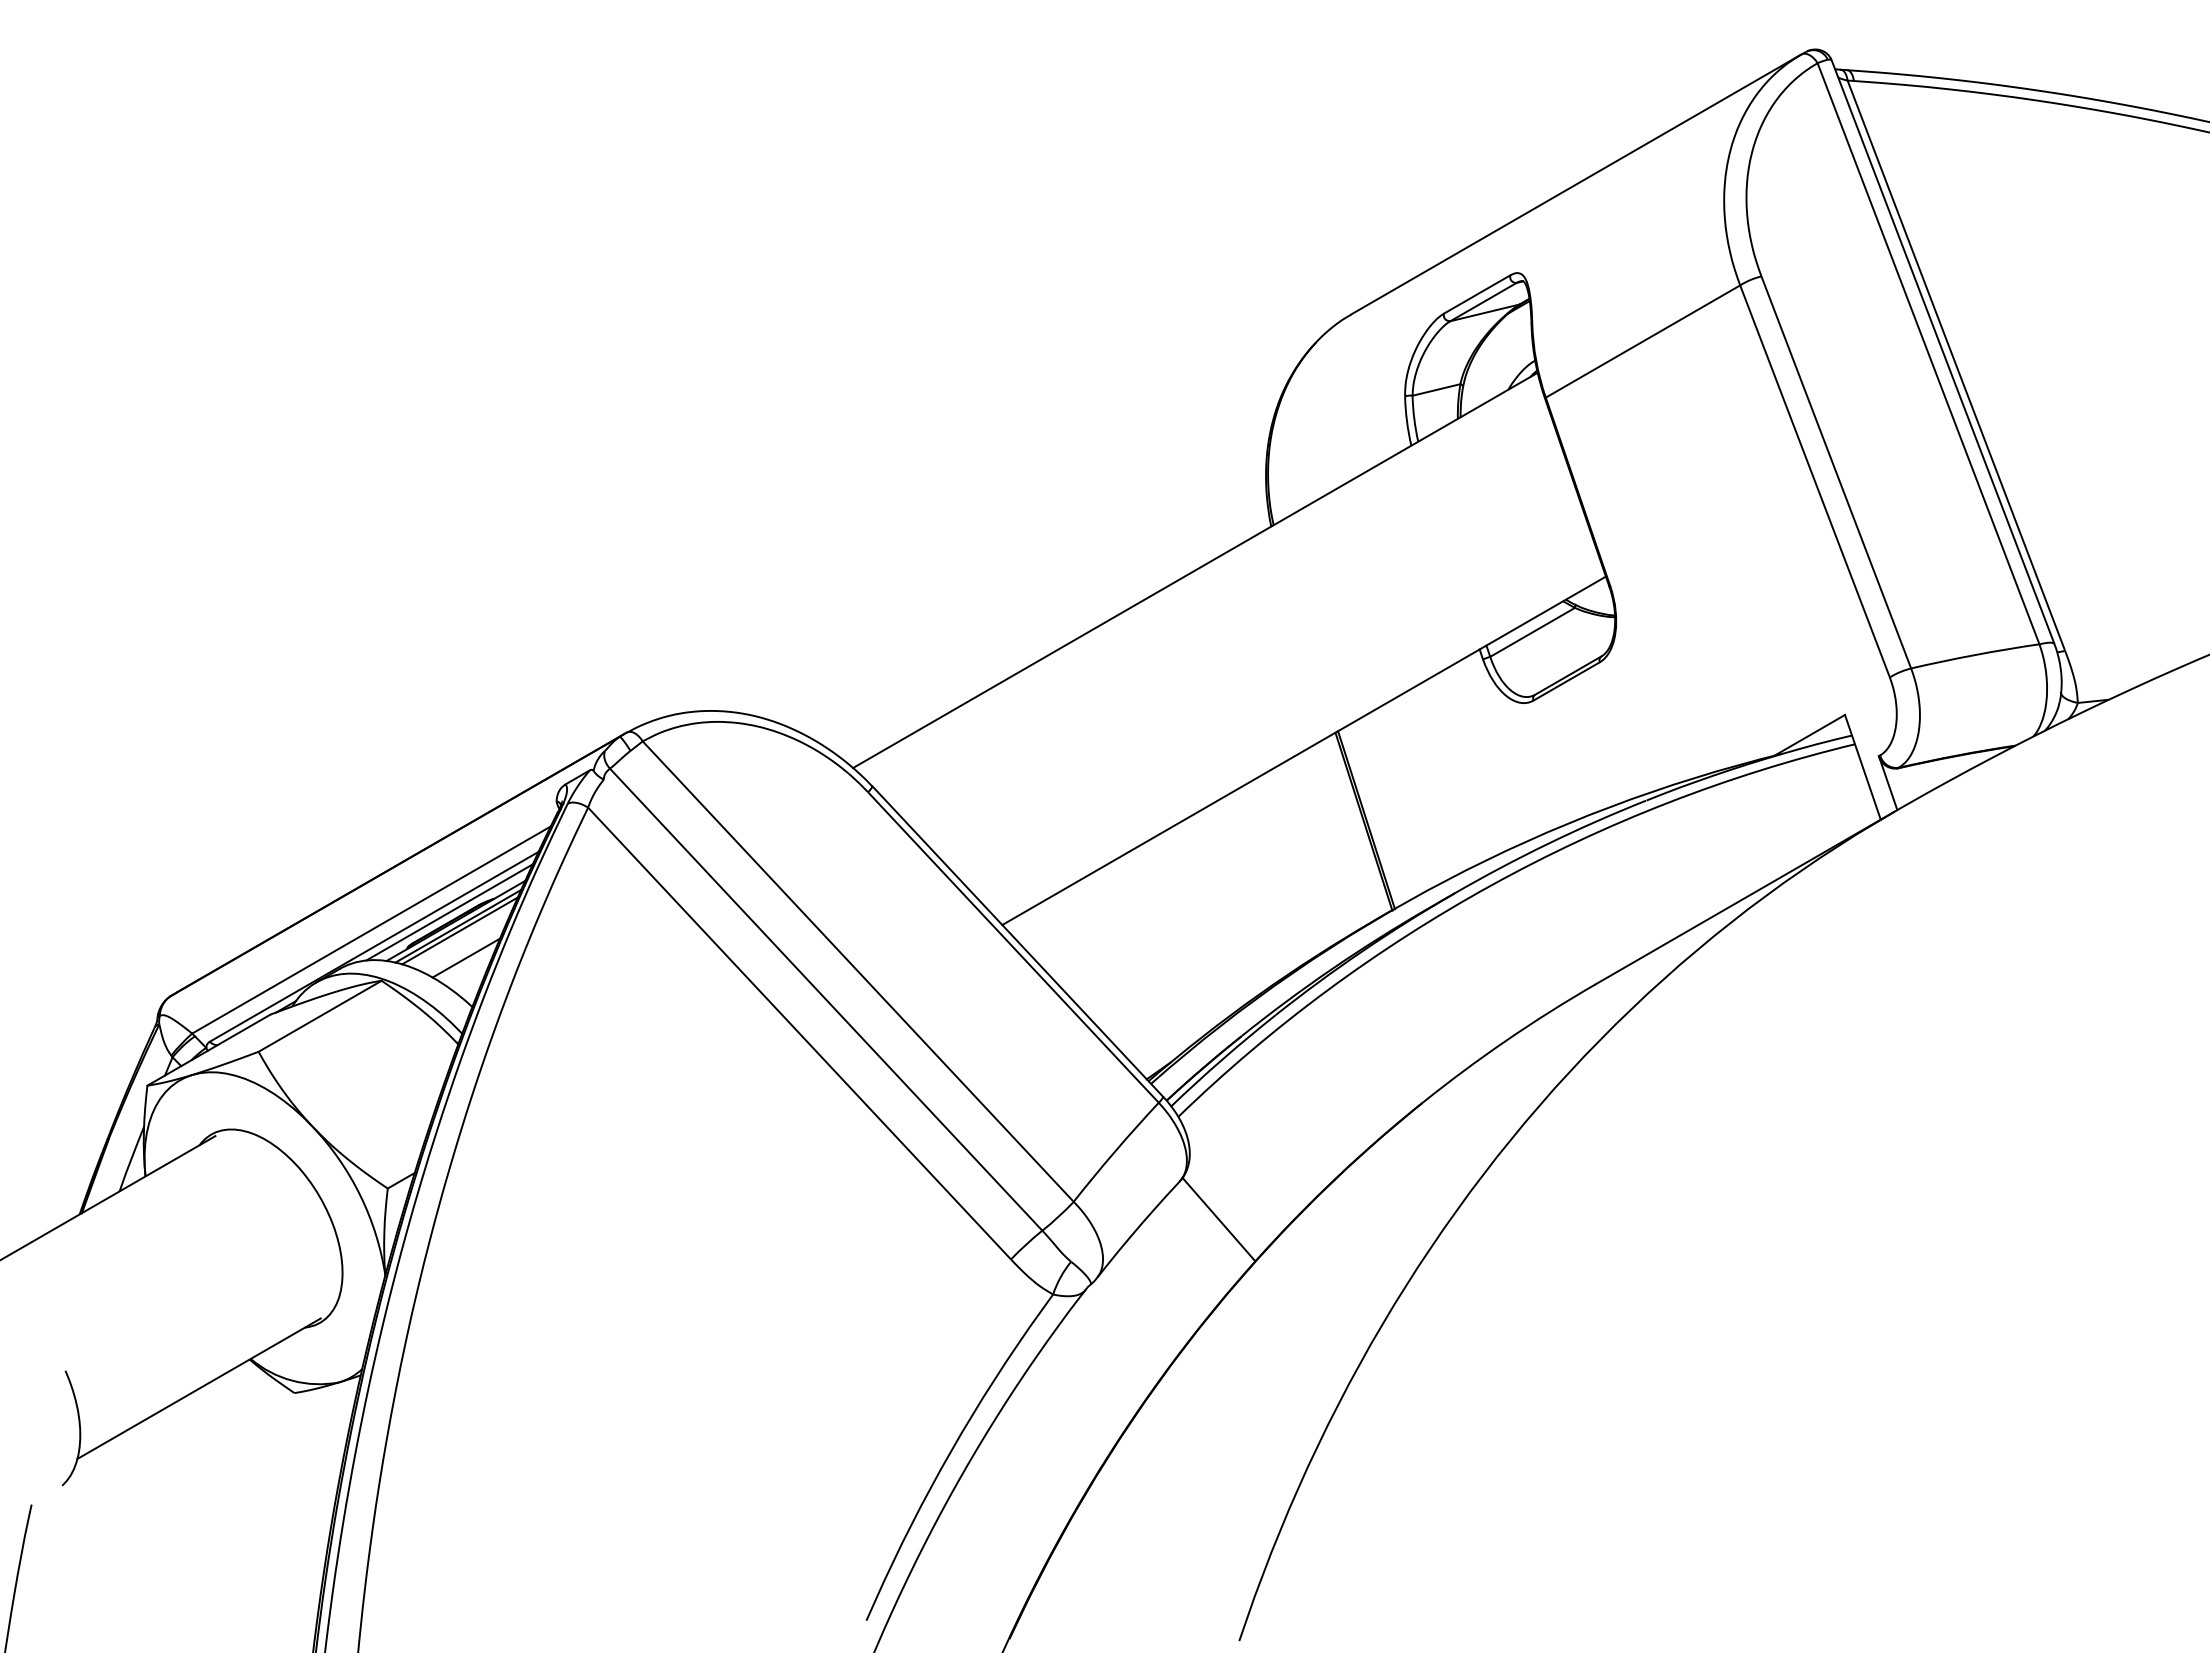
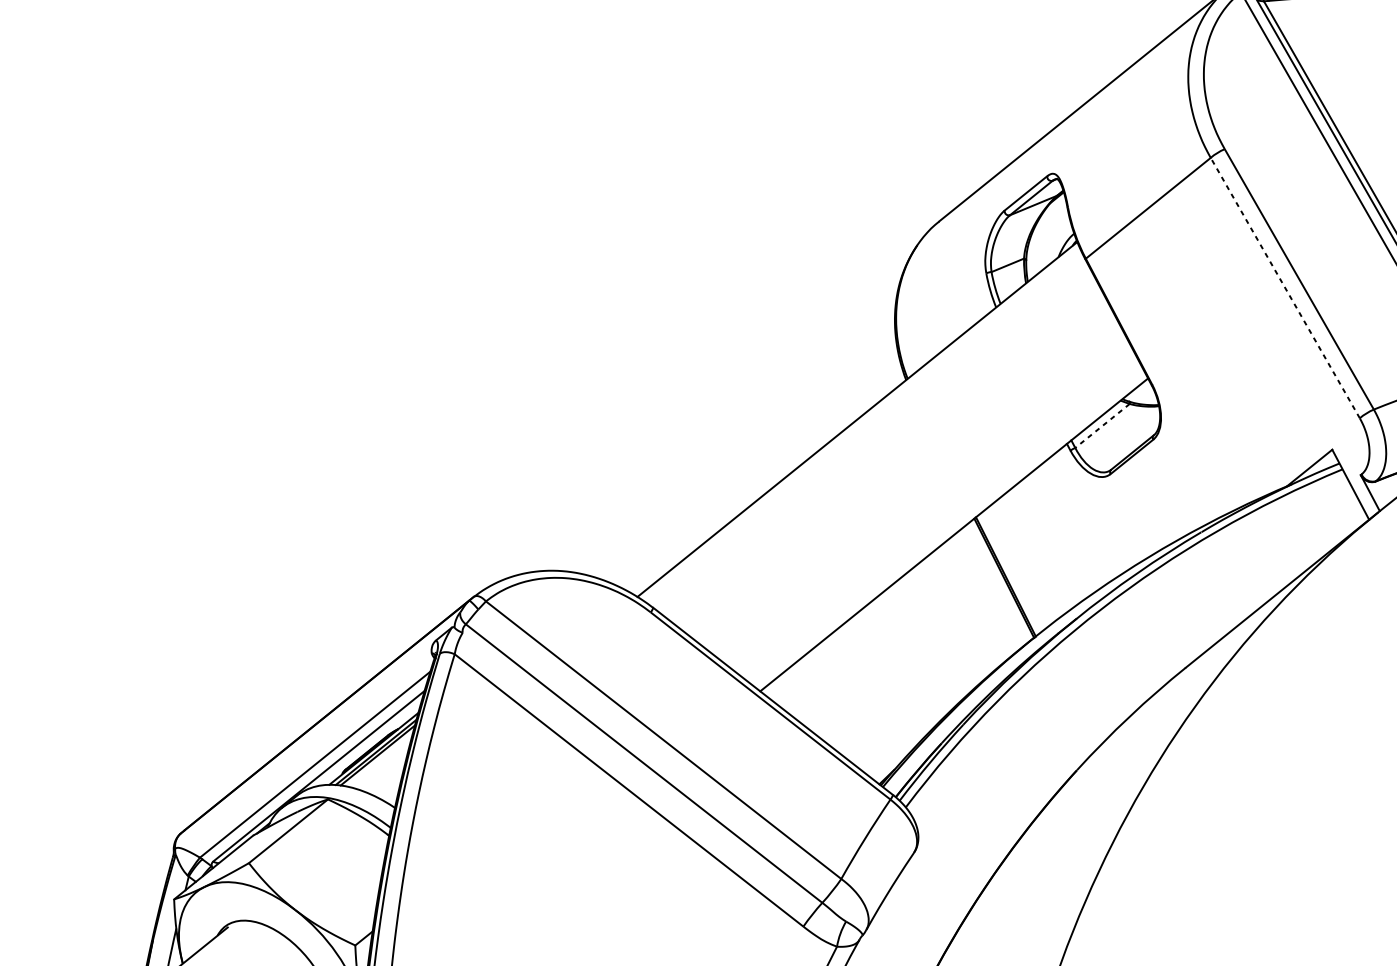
line: (1815, 481) -> (1285, 288), solid -> dashed
line: (1532, 632) -> (1102, 426), solid -> dashed
line: (449, 912) -> (368, 743), removed
line: (466, 957) -> (385, 773), removed
line: (1218, 1219) -> (945, 875), removed

